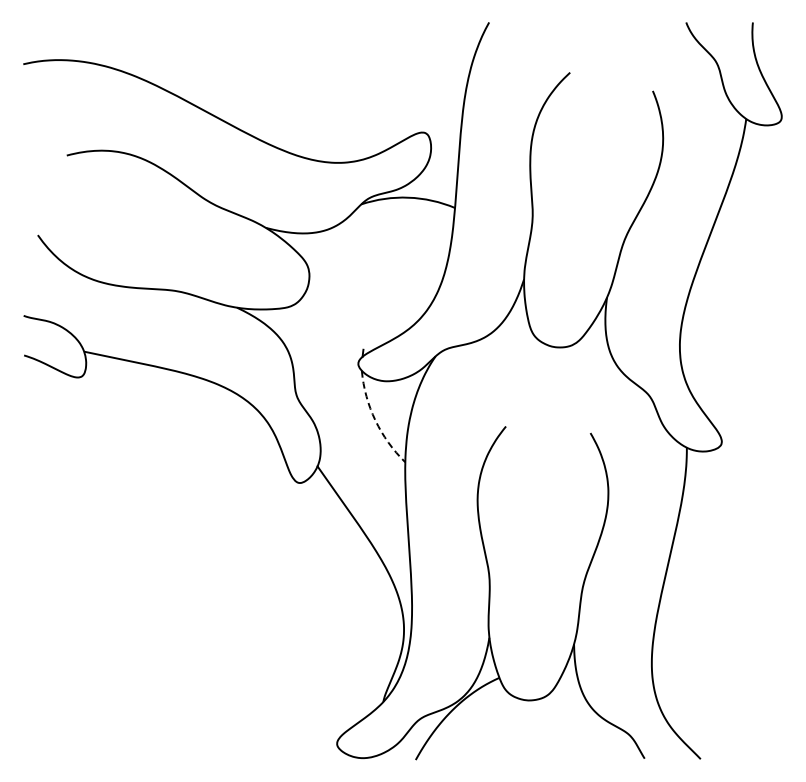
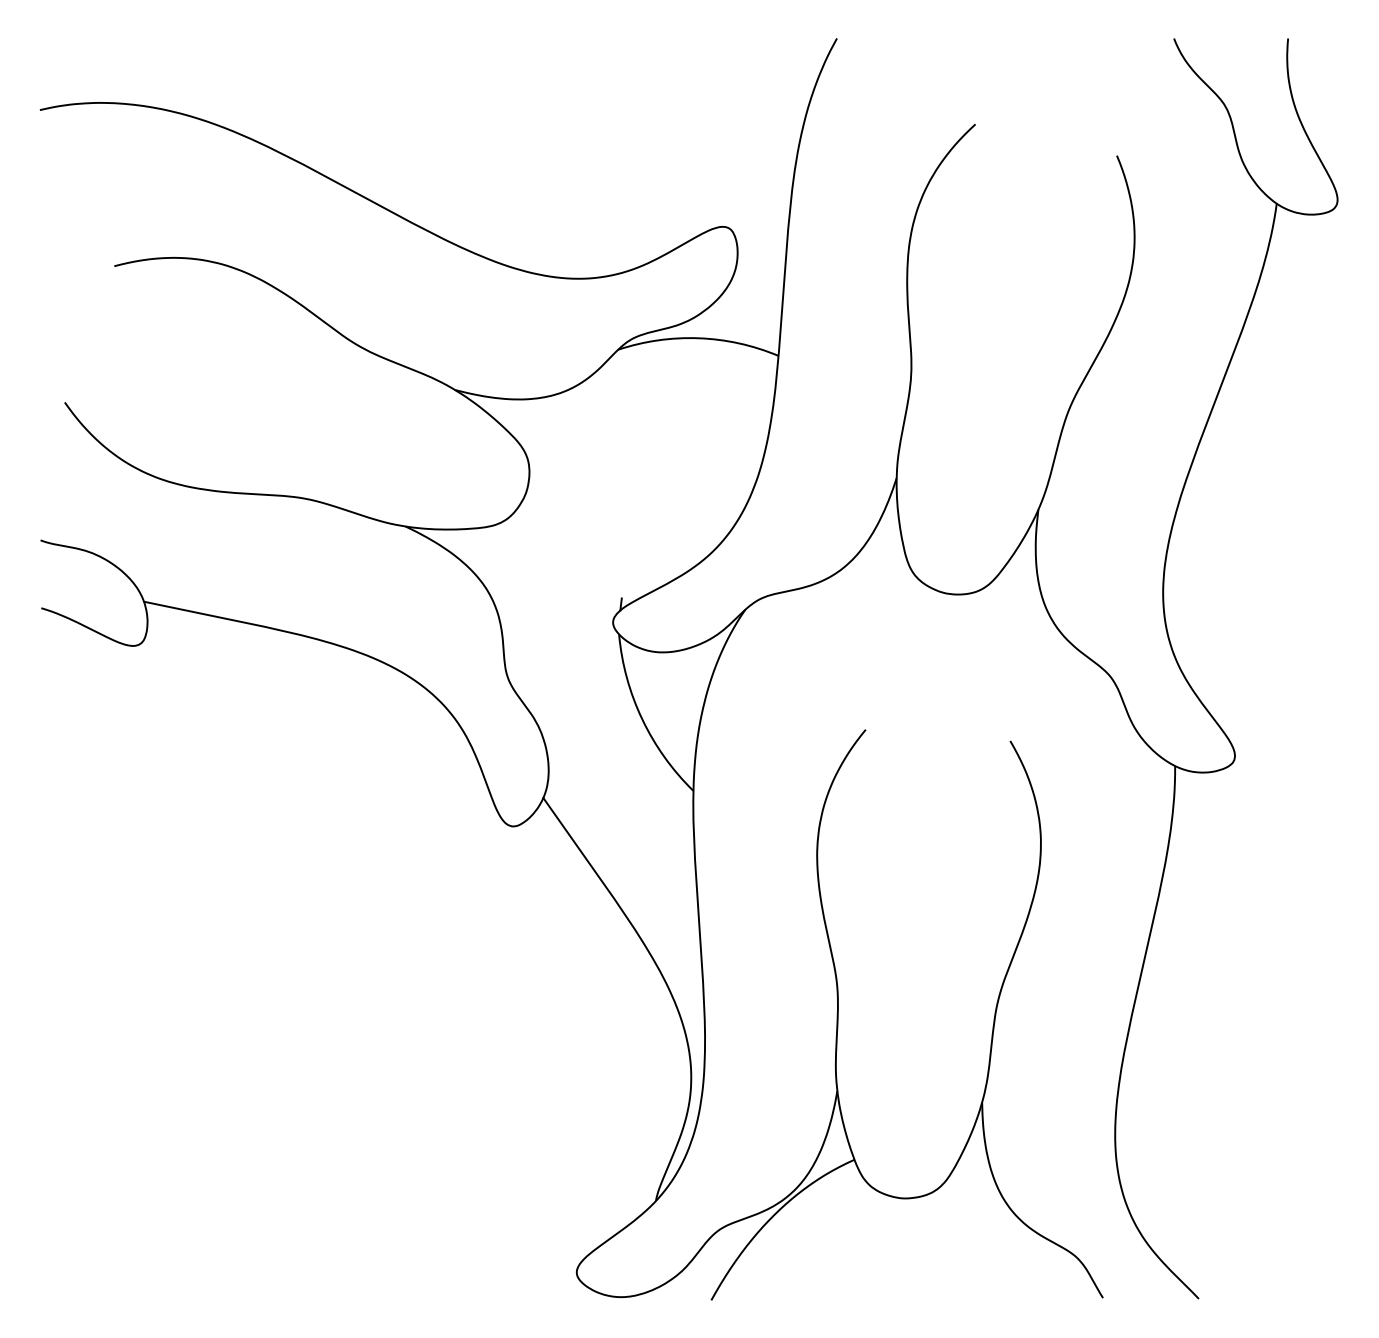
arc: (375, 420) -> (642, 719), dashed -> solid

